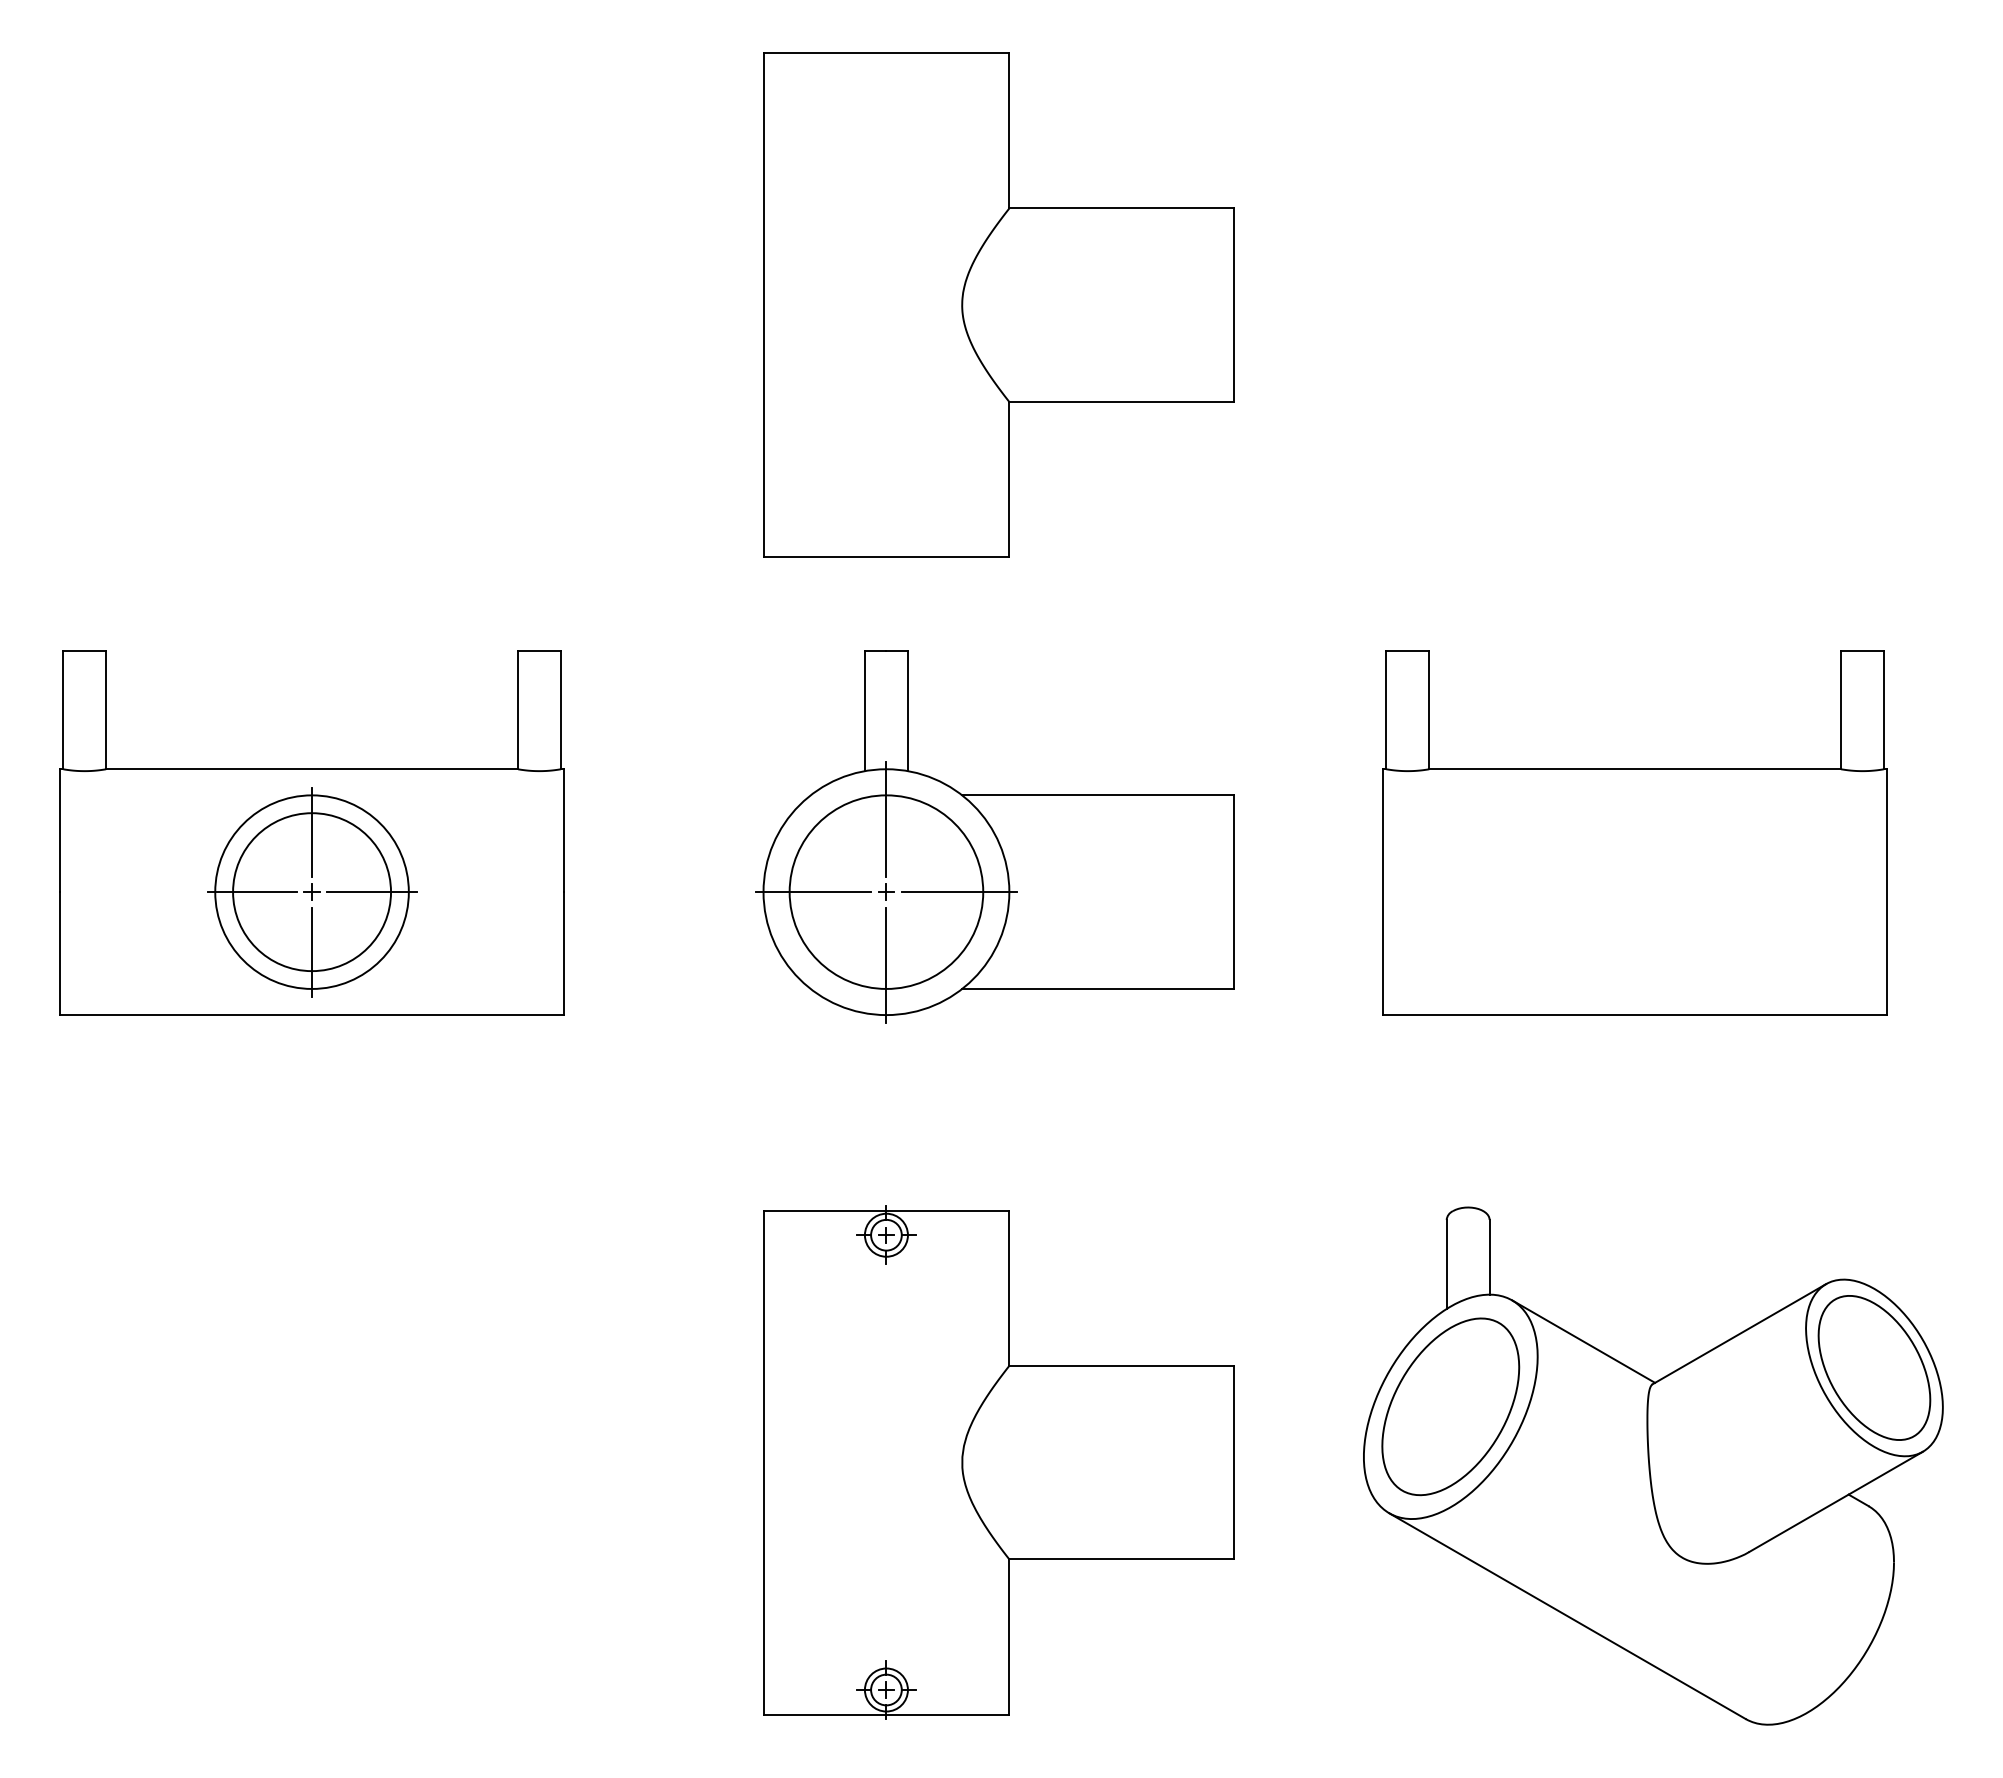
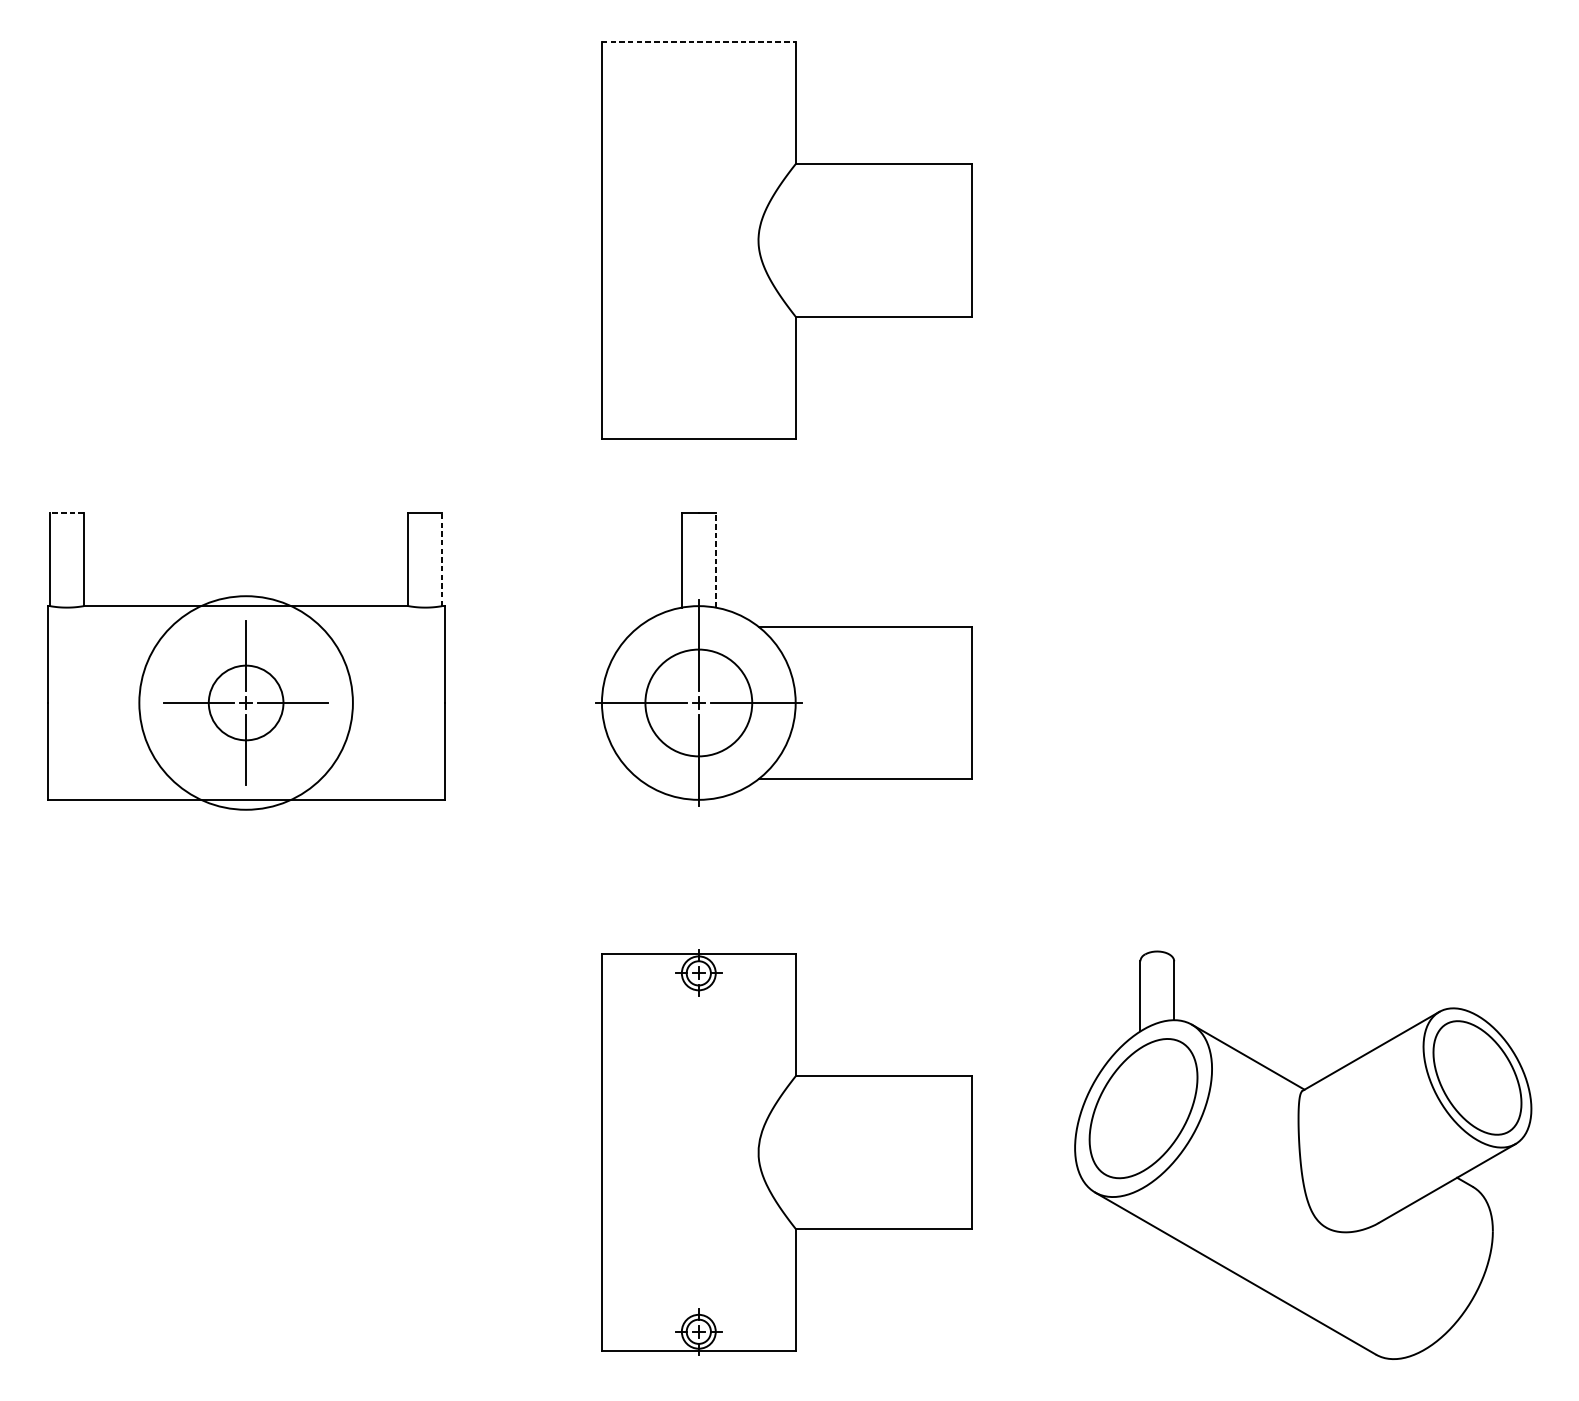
line: (886, 53) -> (698, 42), solid -> dashed
line: (84, 650) -> (66, 512), solid -> dashed
line: (560, 709) -> (441, 559), solid -> dashed
line: (907, 710) -> (715, 559), solid -> dashed
part: (1634, 832) -> (1288, 655), removed
circle: (311, 891) -> (245, 702), size x1.4
circle: (886, 891) -> (698, 702), size x0.7
circle: (312, 892) -> (246, 703), size x0.6

